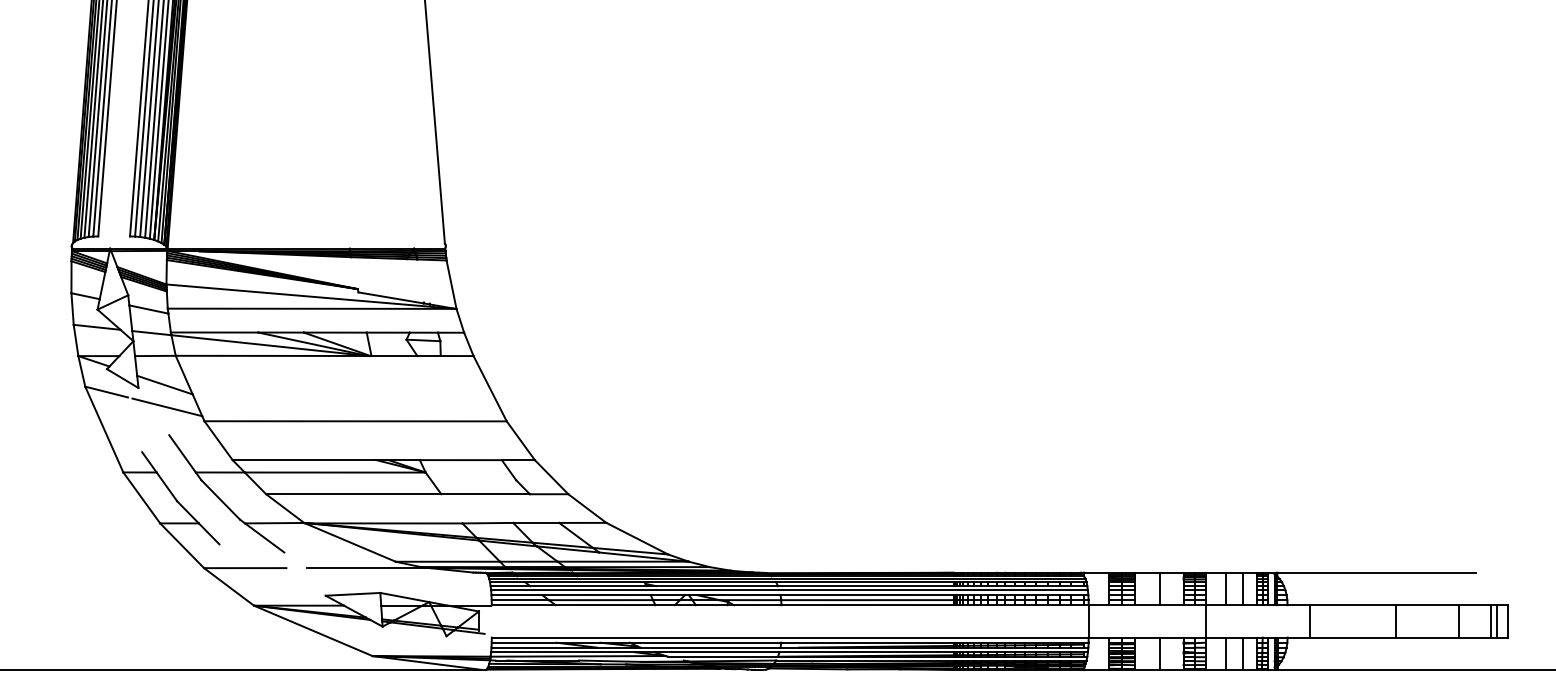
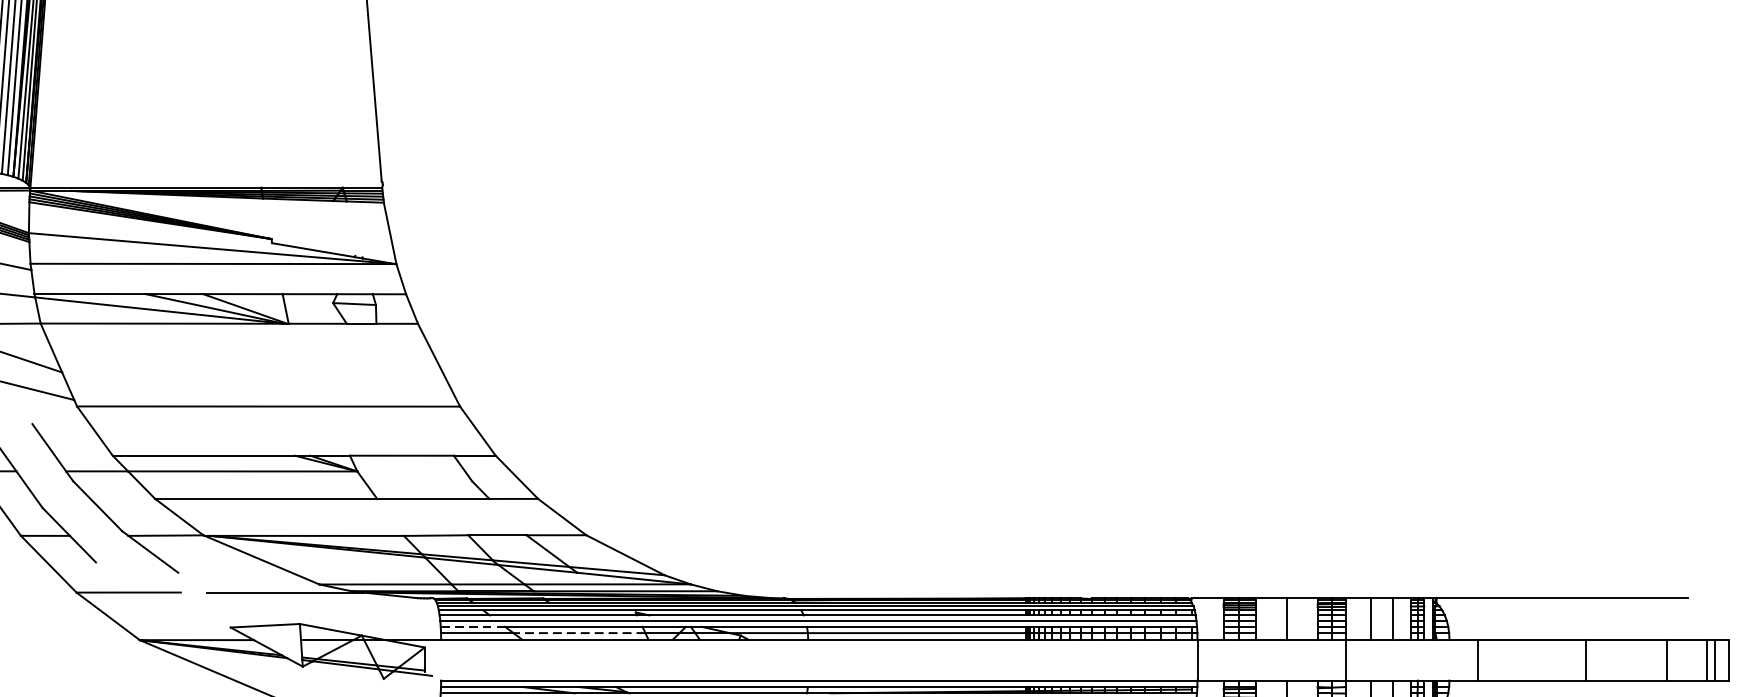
line: (517, 595) -> (473, 627), solid -> dashed
line: (600, 600) -> (578, 633), solid -> dashed

